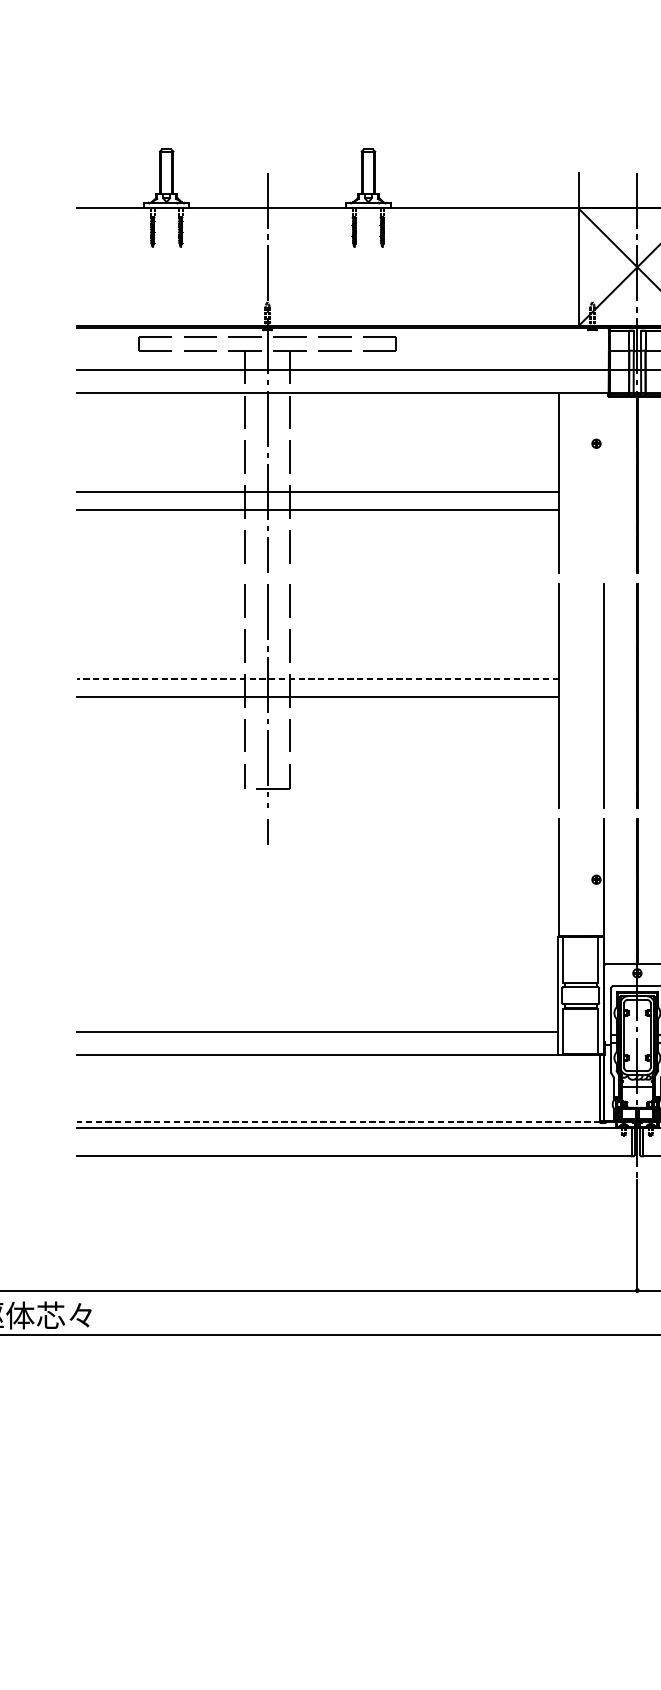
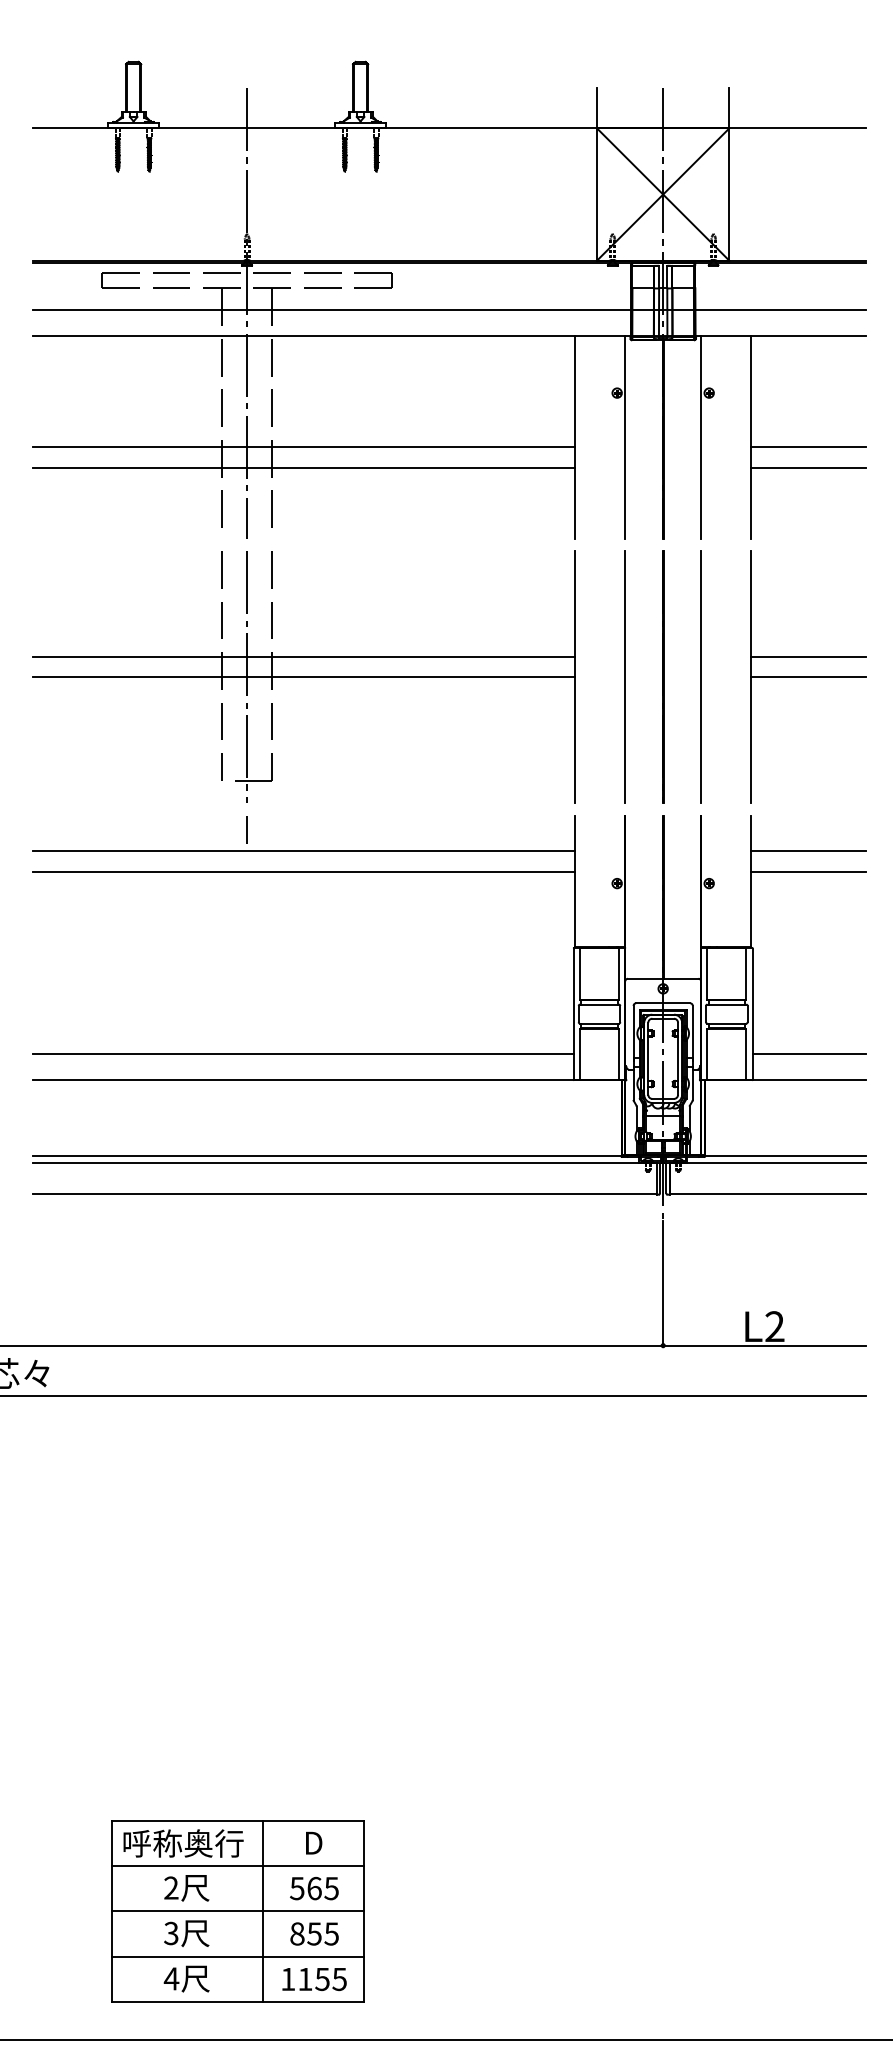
line: (603, 483) -> (625, 437), added
line: (318, 678) -> (304, 657), dashed -> solid
line: (317, 851) -> (303, 851), added
line: (317, 869) -> (303, 871), added
line: (338, 1121) -> (326, 1155), dashed -> solid

